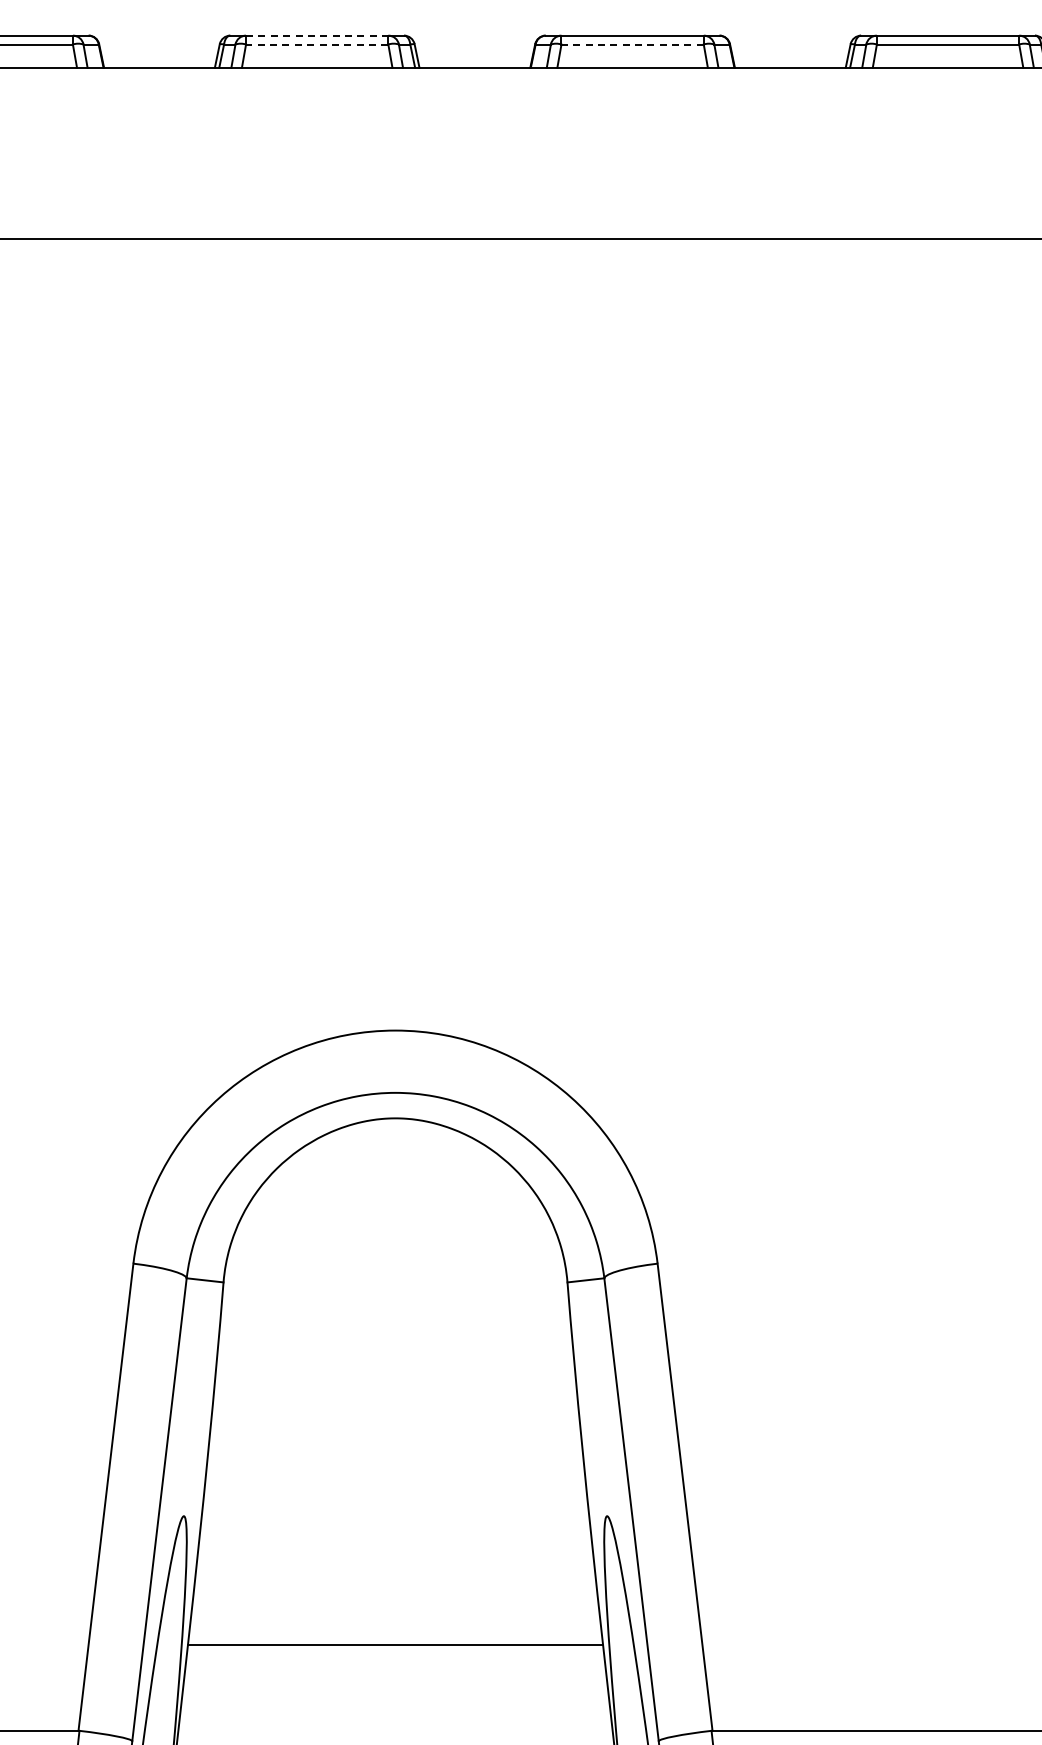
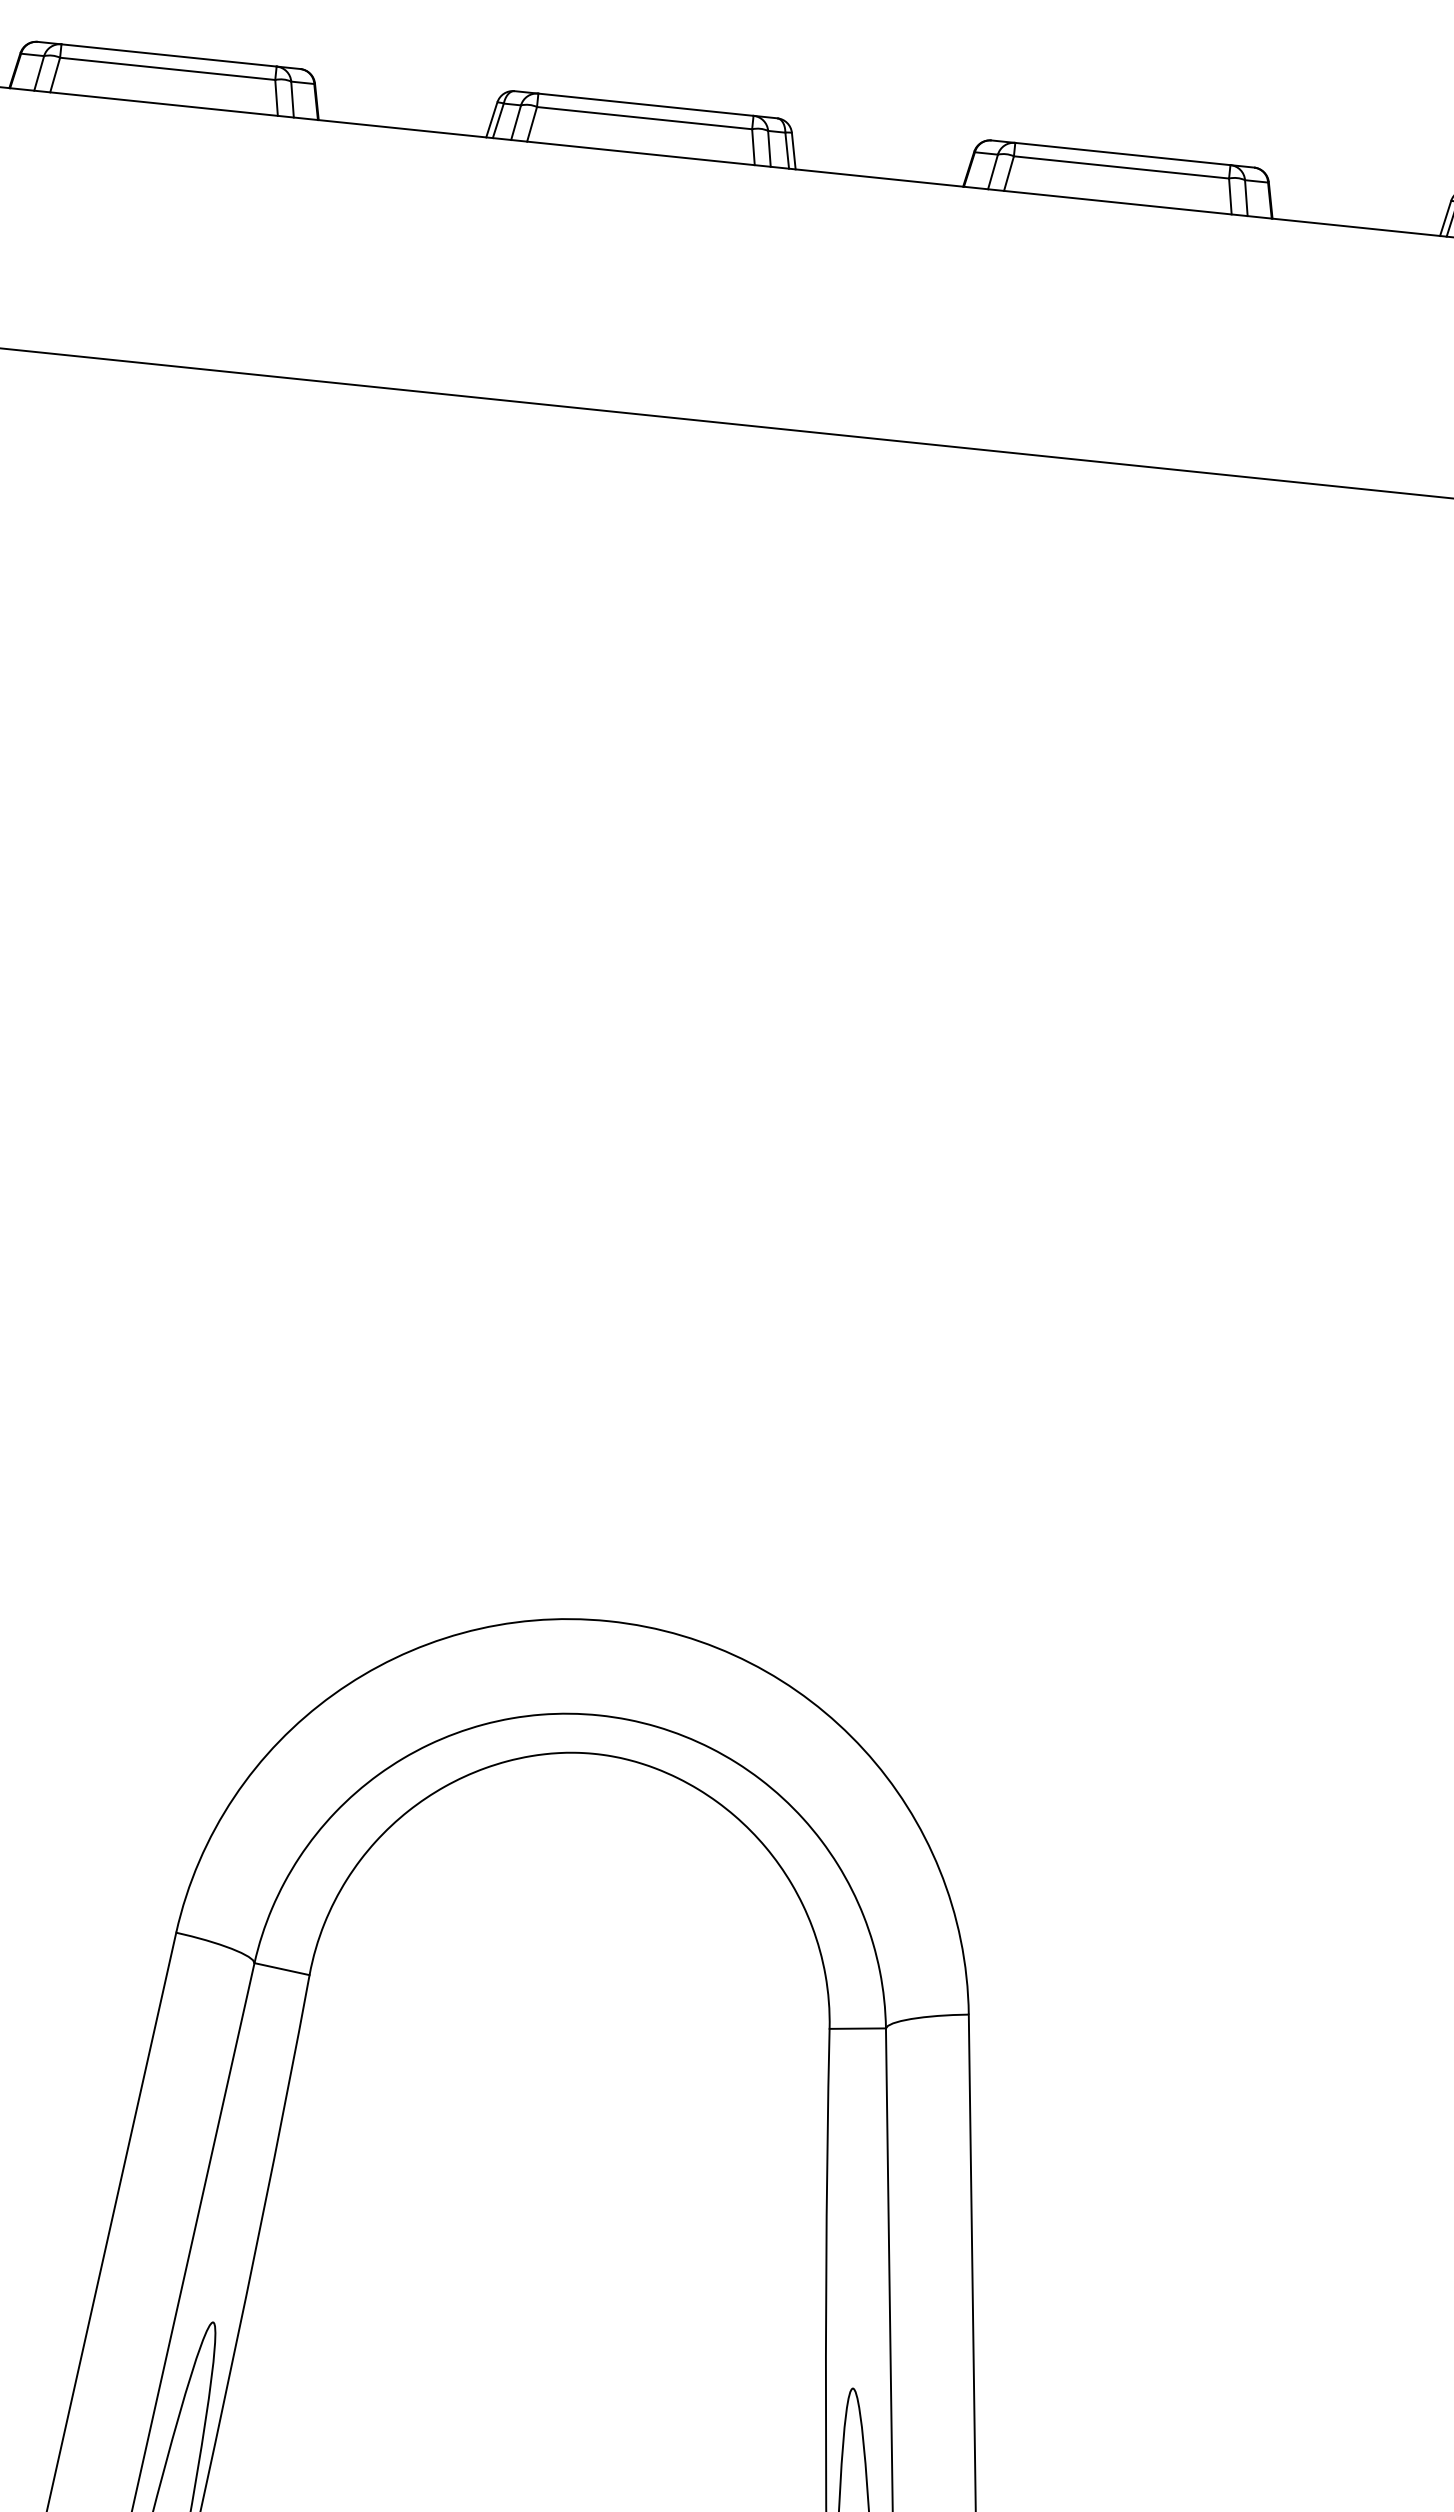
line: (317, 35) -> (646, 104), dashed -> solid
line: (316, 44) -> (643, 117), dashed -> solid
line: (632, 44) -> (1121, 167), dashed -> solid

